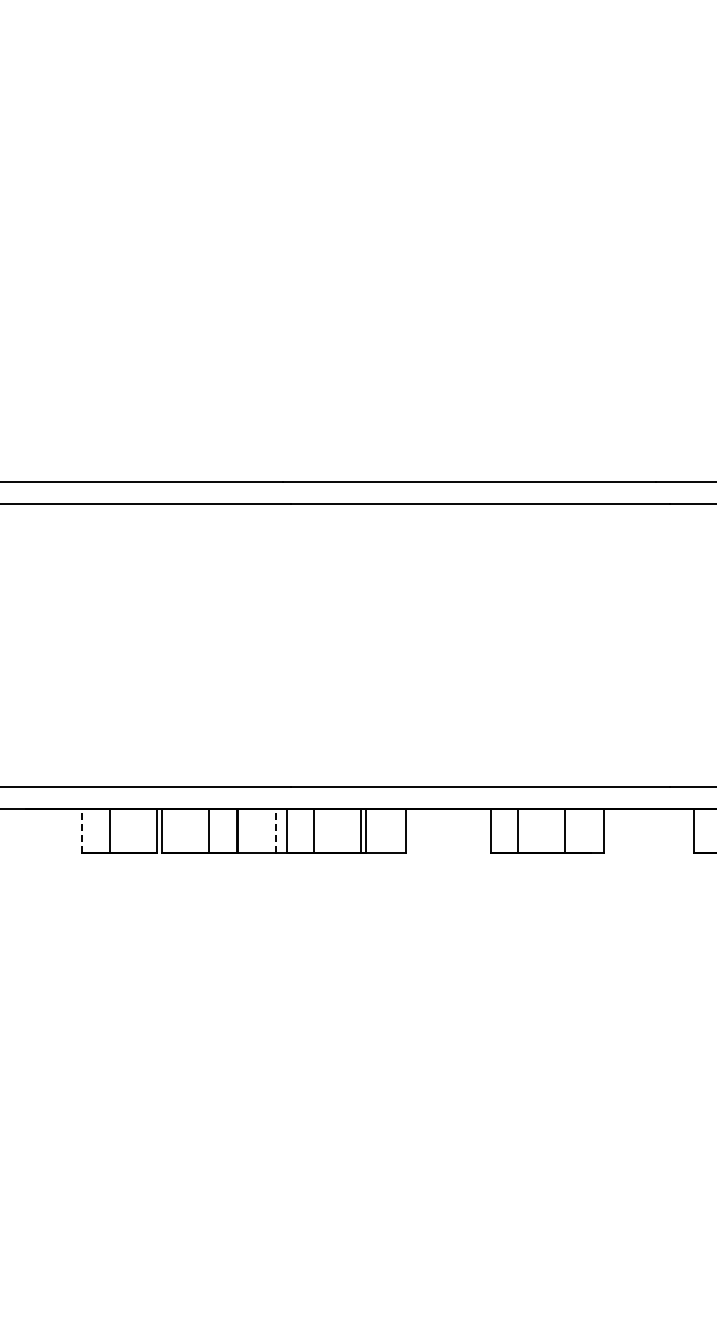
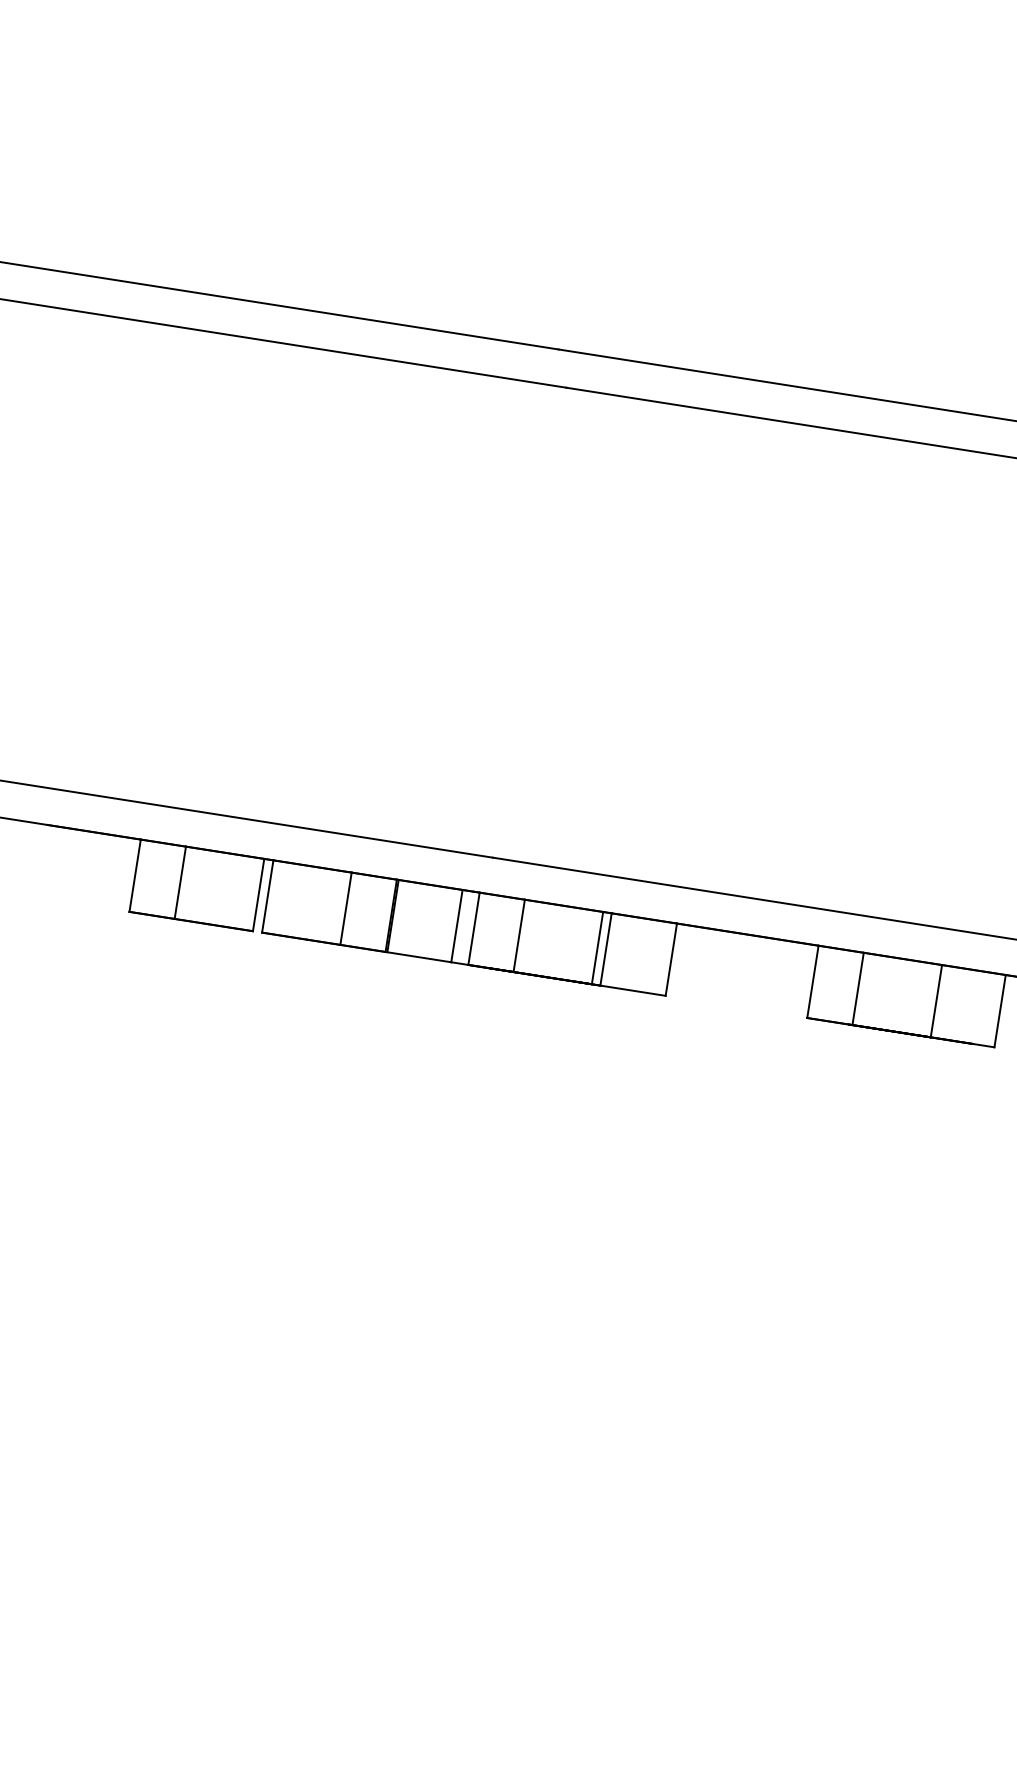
line: (82, 830) -> (135, 874), dashed -> solid
line: (276, 830) -> (457, 925), dashed -> solid

